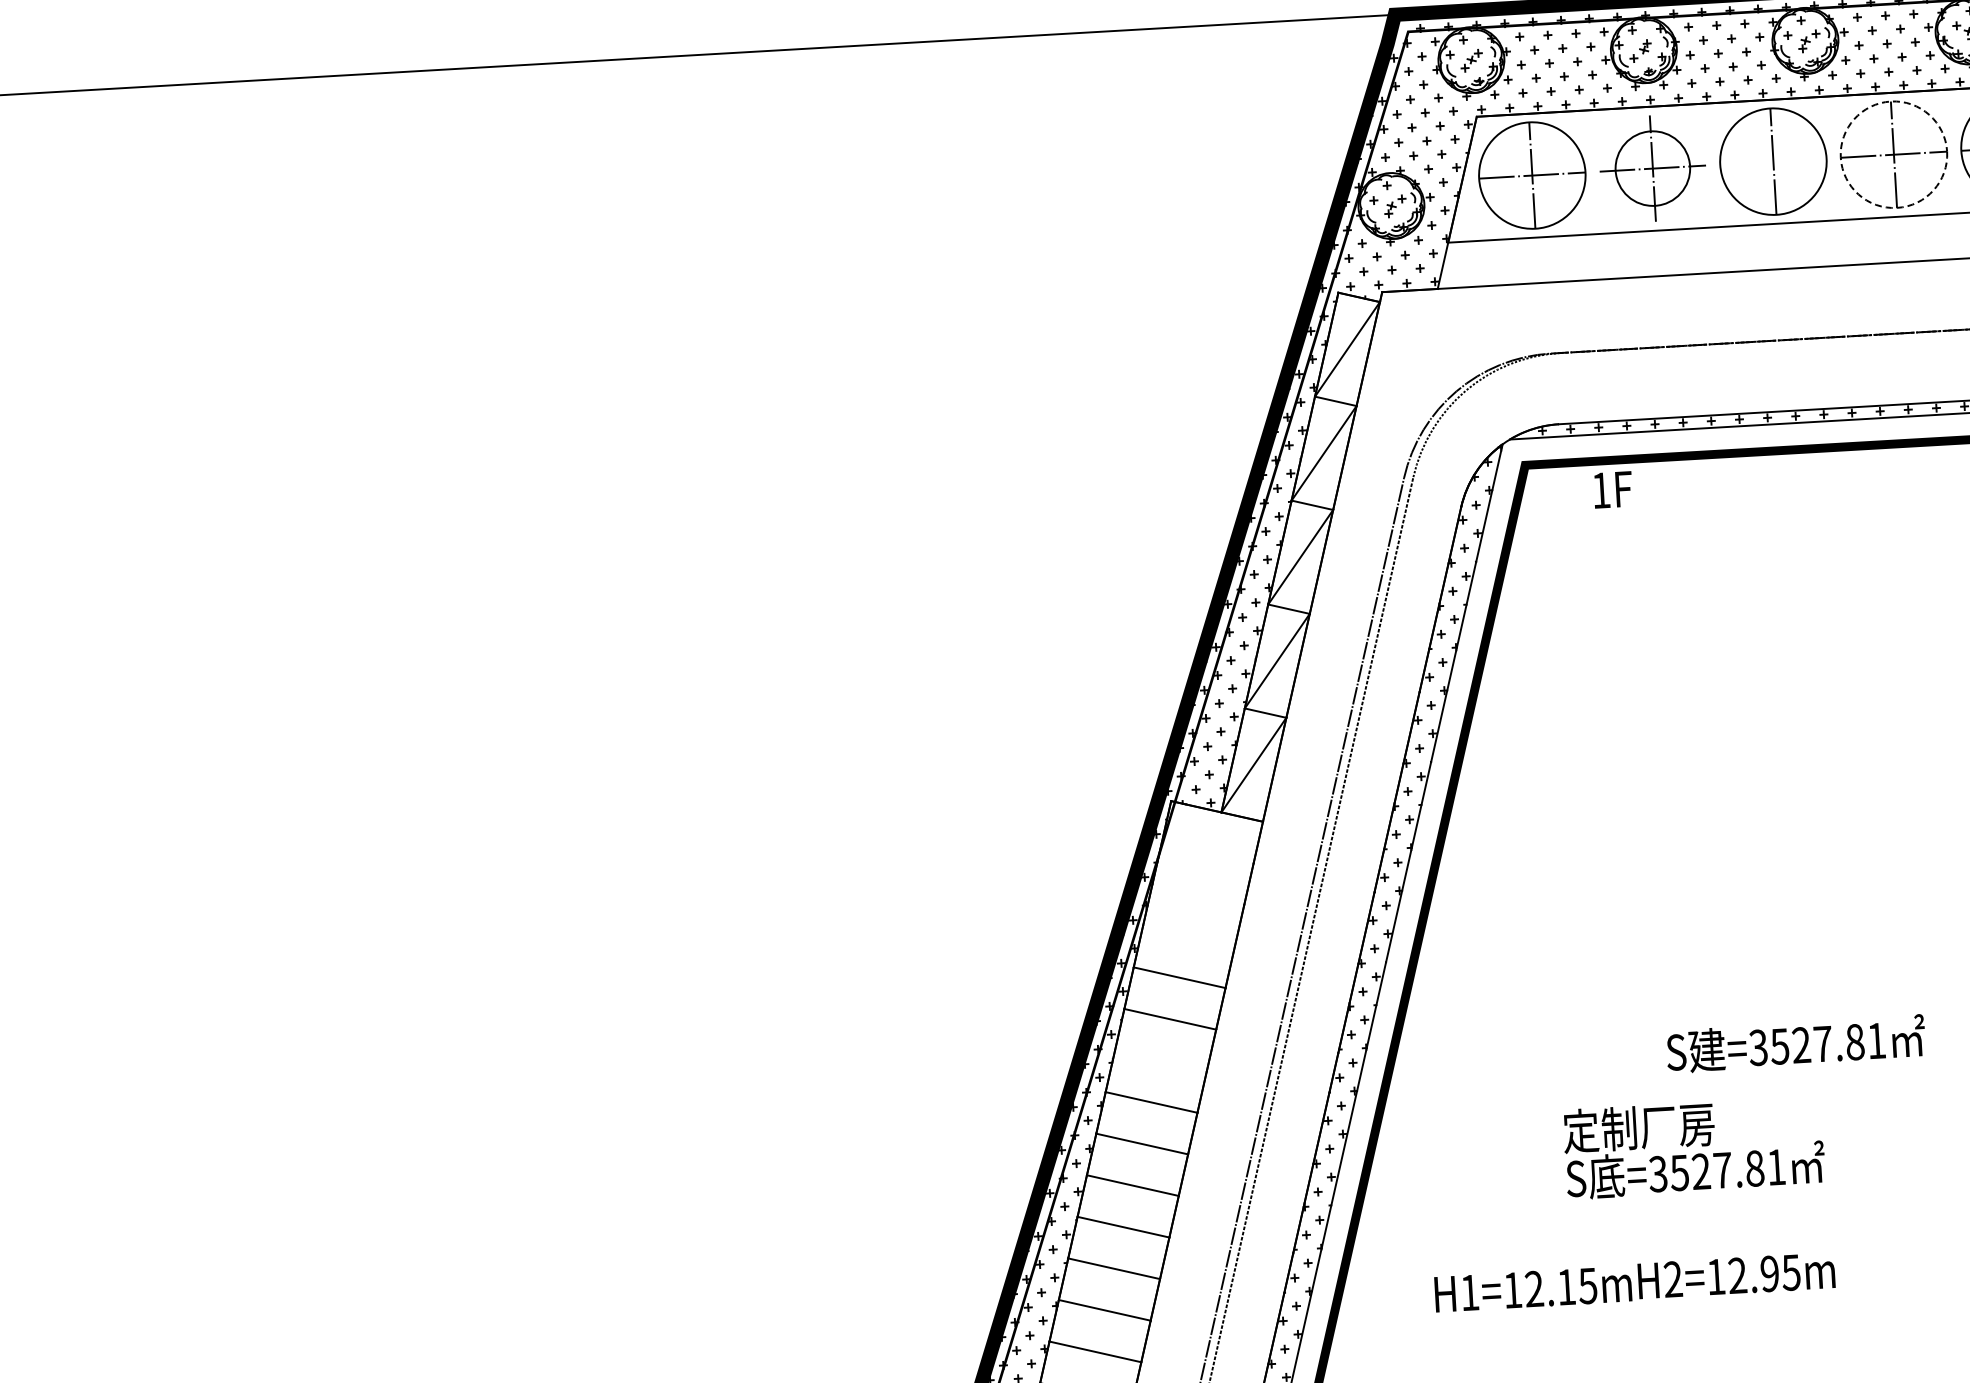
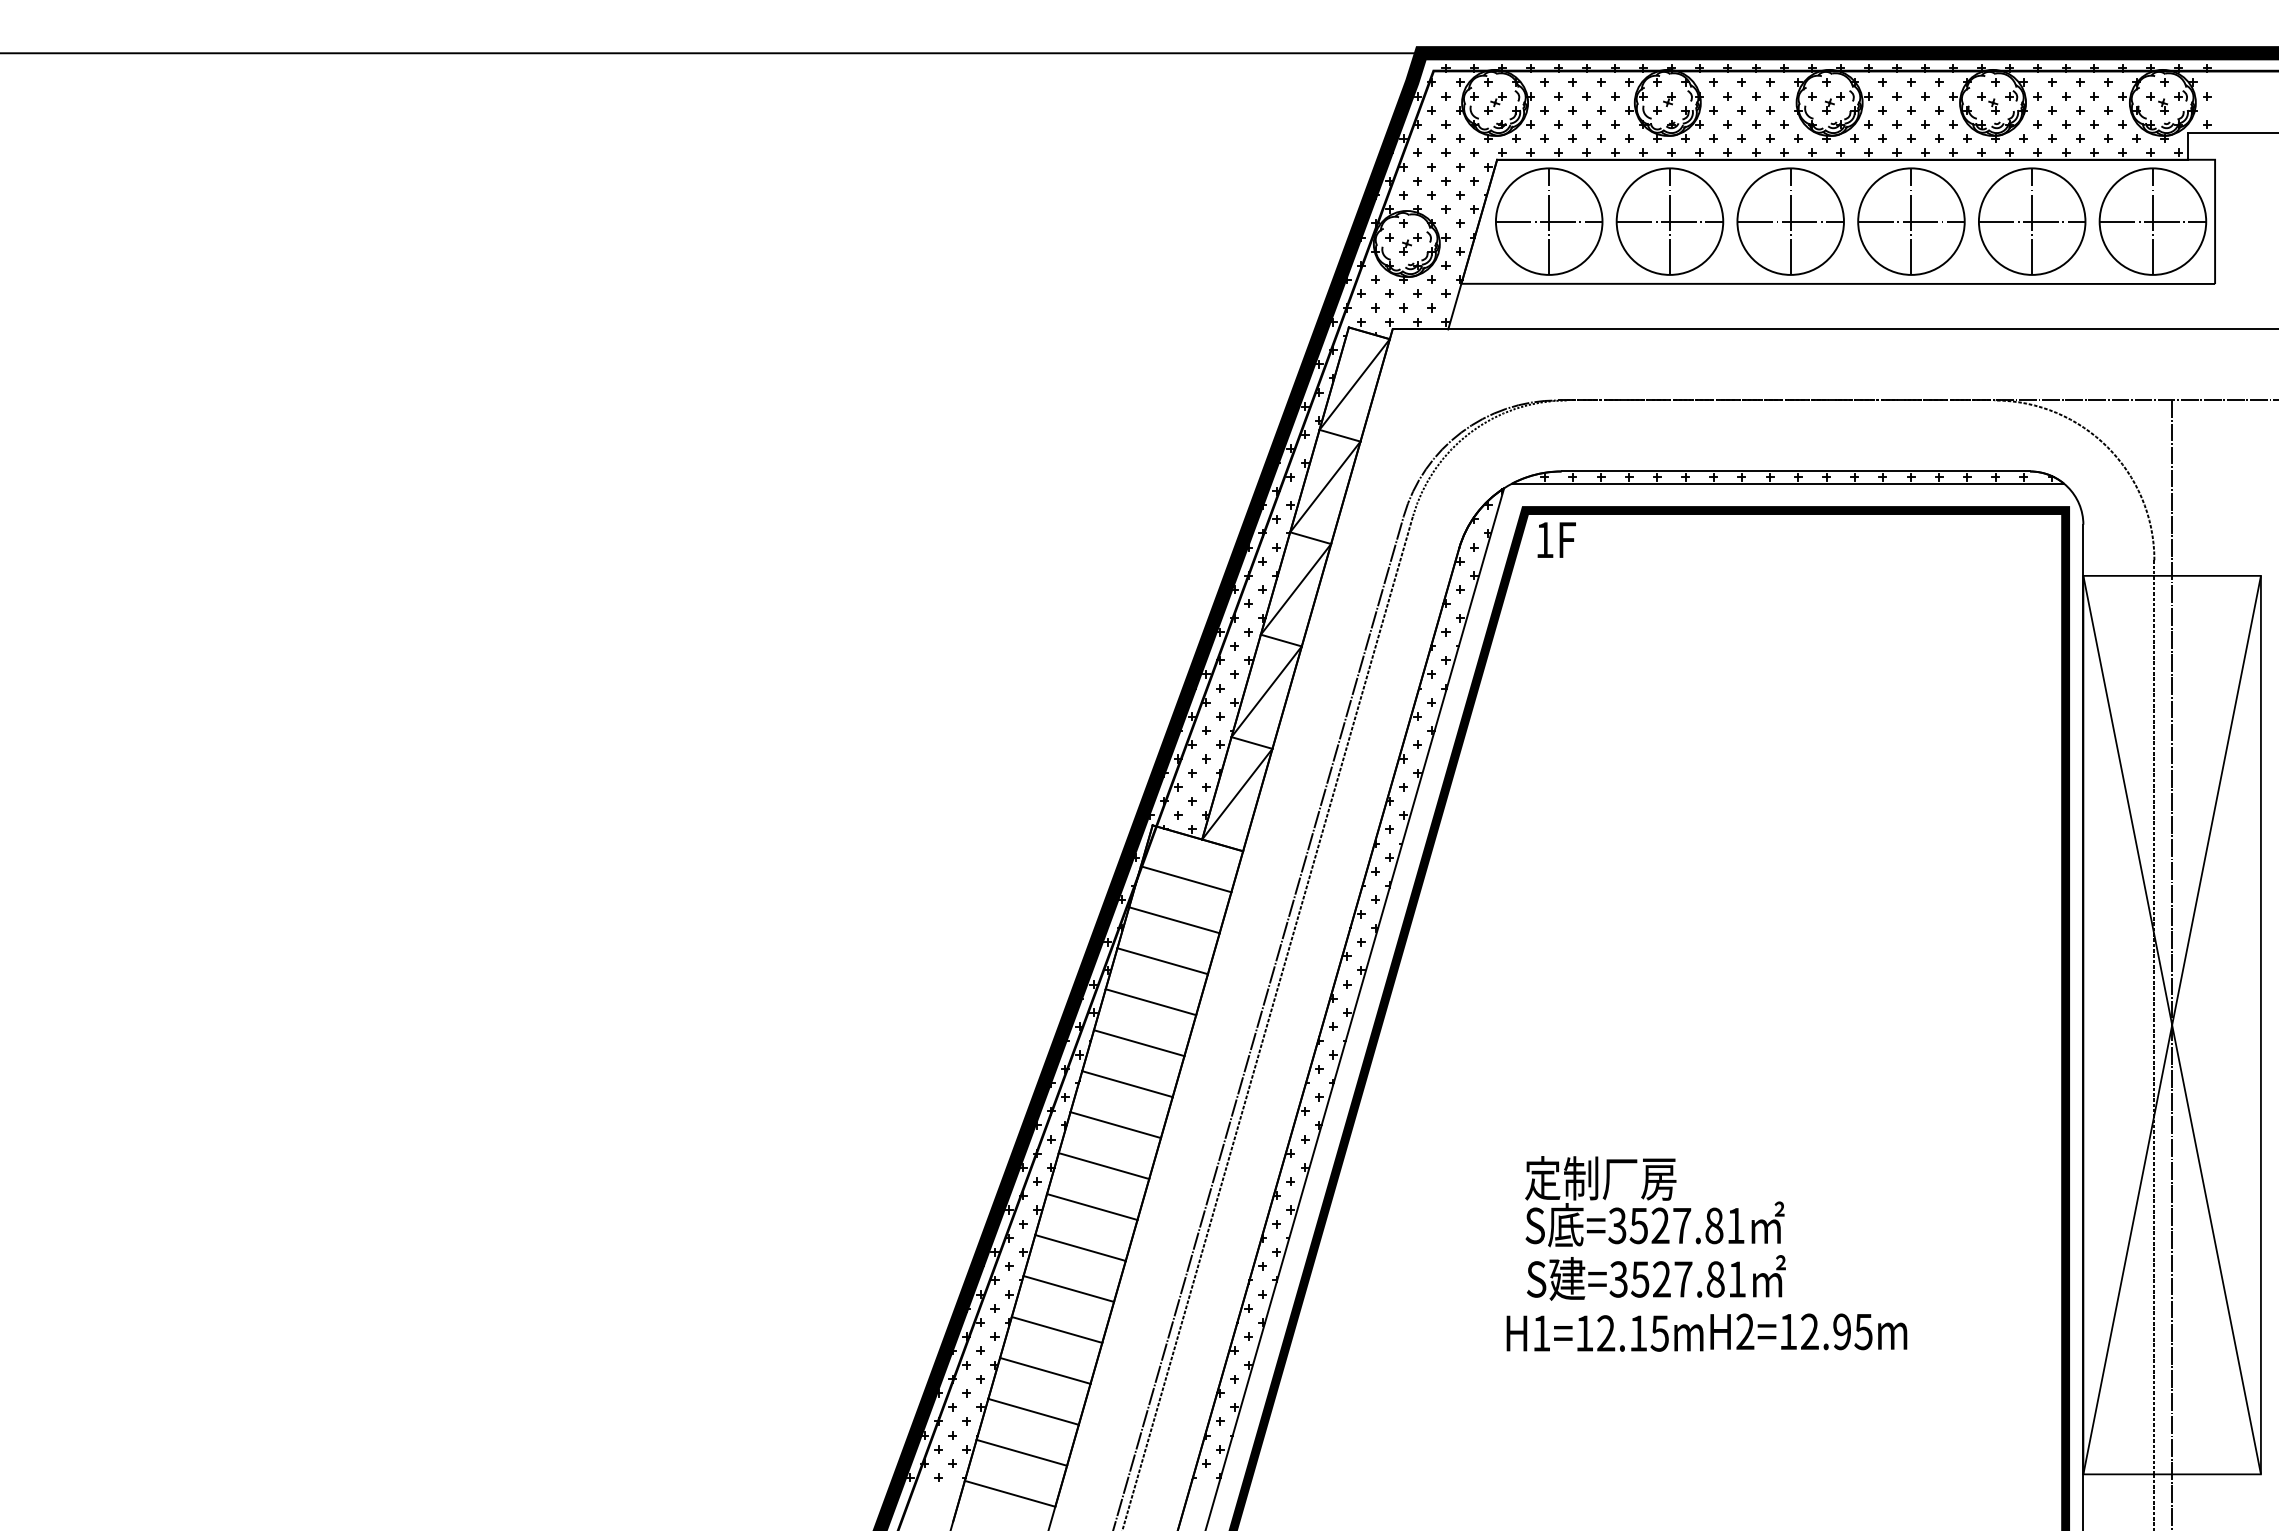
circle: (1893, 154) -> (1911, 221), dashed -> solid
line: (1773, 161) -> (1790, 221), added
circle: (1652, 168) -> (1669, 221), size x1.43
text: (1612, 489) -> (1556, 539), moved
line: (1207, 853) -> (1185, 879), added
line: (1198, 894) -> (1174, 920), added
line: (1188, 936) -> (1162, 961), added
text: (1796, 1043) -> (1656, 1277), moved
line: (1160, 1061) -> (1127, 1084), added
text: (1634, 1282) -> (1706, 1332), moved

